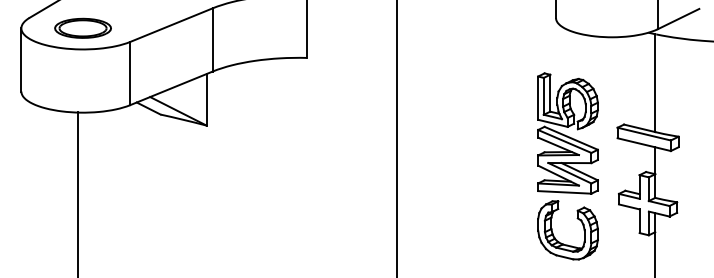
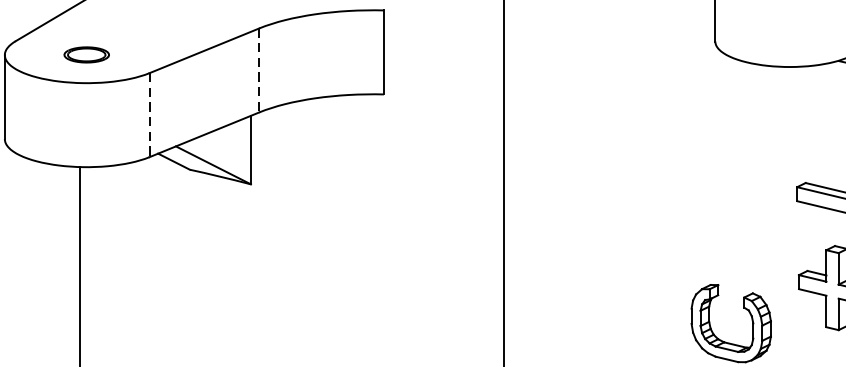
part: (82, 27) -> (86, 53), size x0.6
line: (212, 39) -> (258, 69), solid -> dashed
line: (130, 73) -> (149, 115), solid -> dashed
part: (567, 133) -> (730, 194), removed

